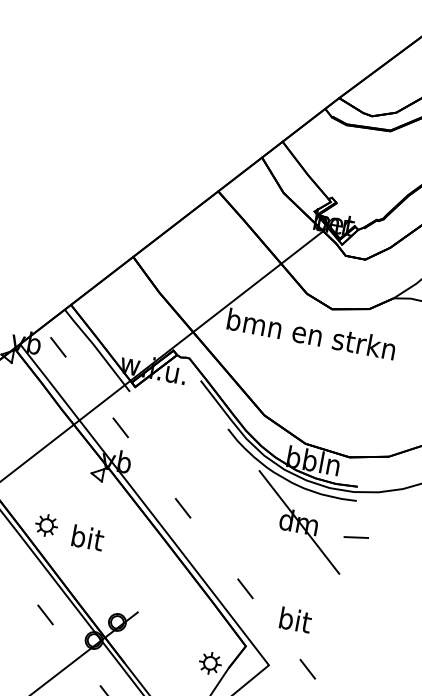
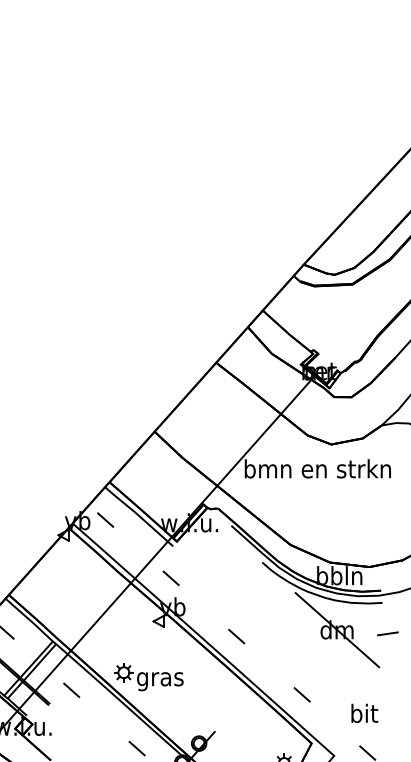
text: (86, 541) -> (160, 679), bit -> gras
text: (295, 620) -> (364, 713), moved

